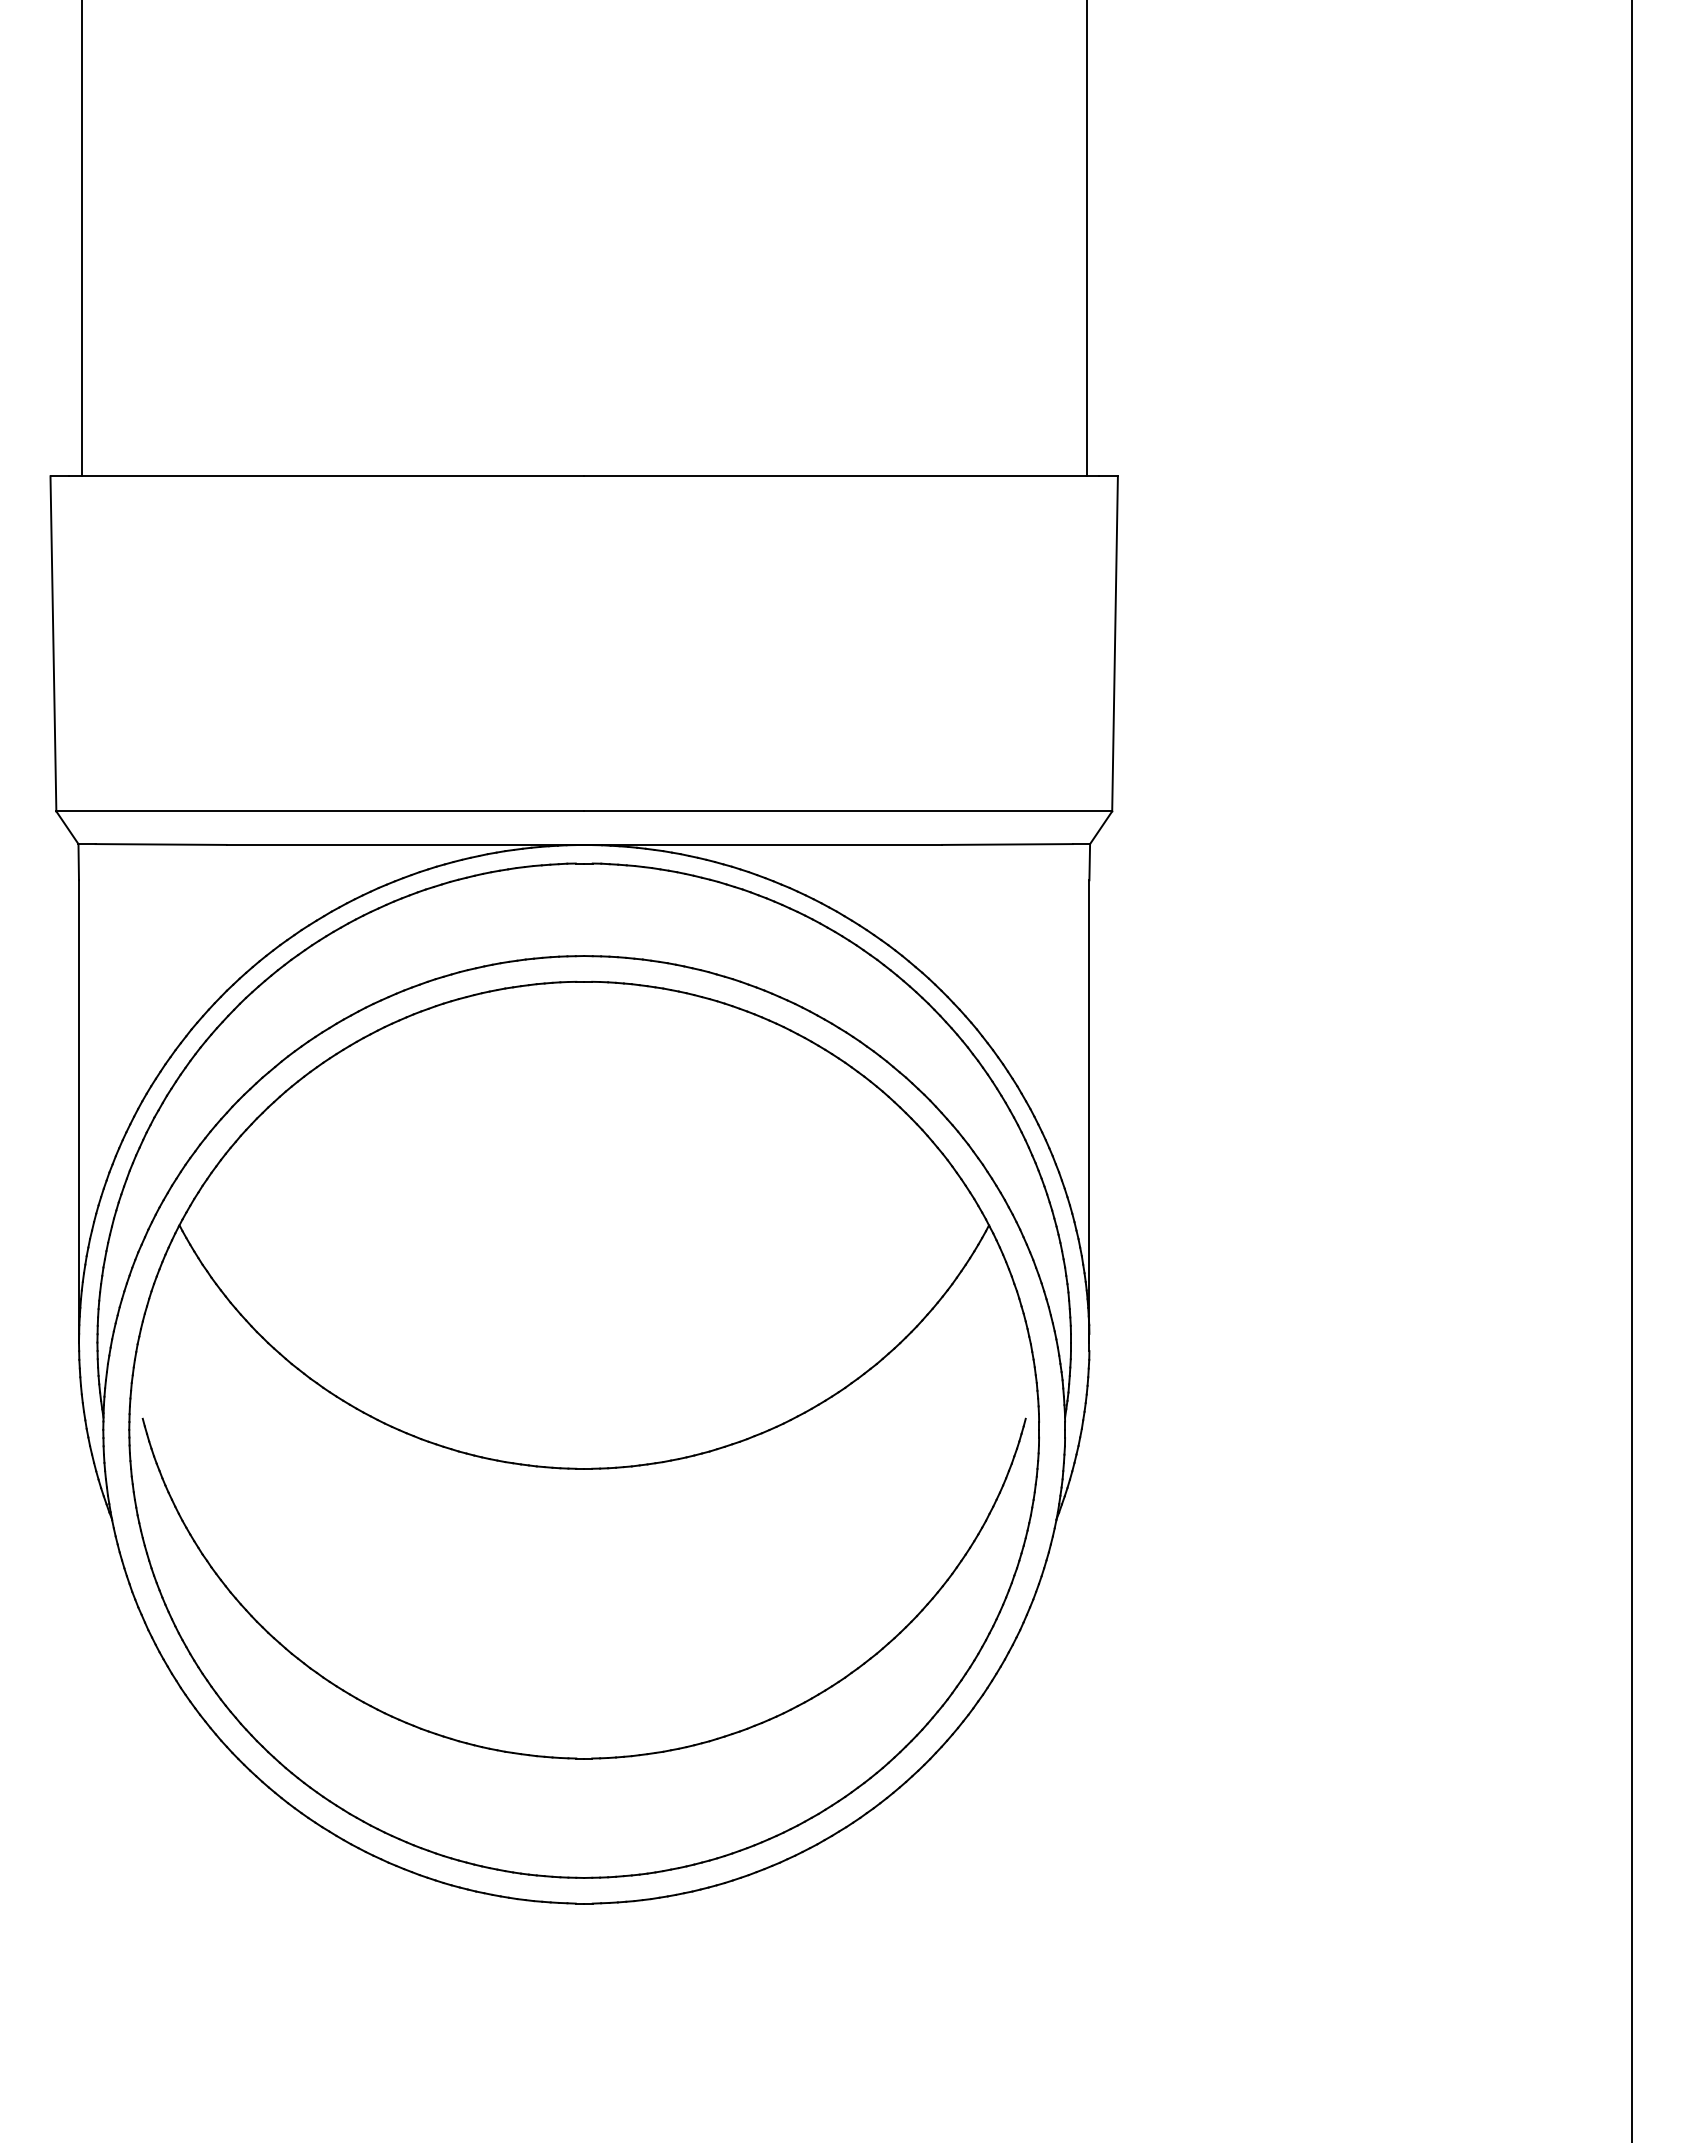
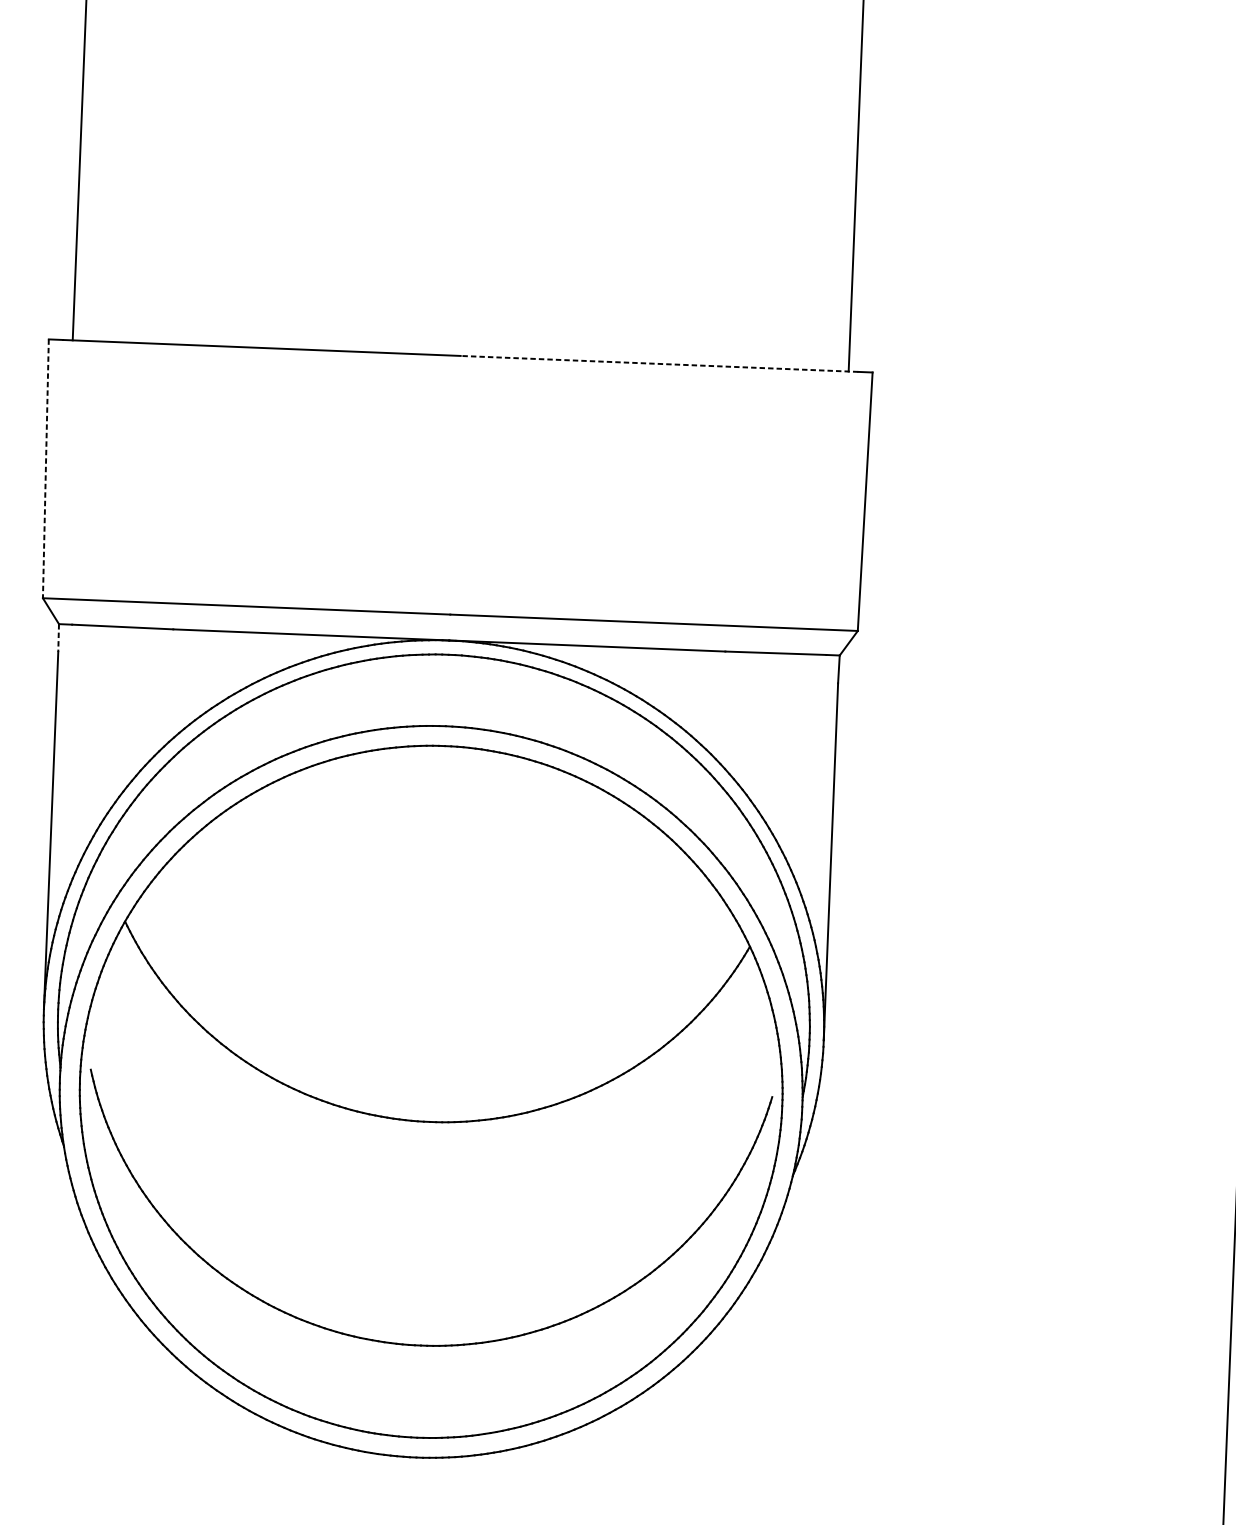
line: (841, 476) -> (659, 364), solid -> dashed
line: (53, 643) -> (45, 468), solid -> dashed
line: (78, 862) -> (58, 638), solid -> dashed

